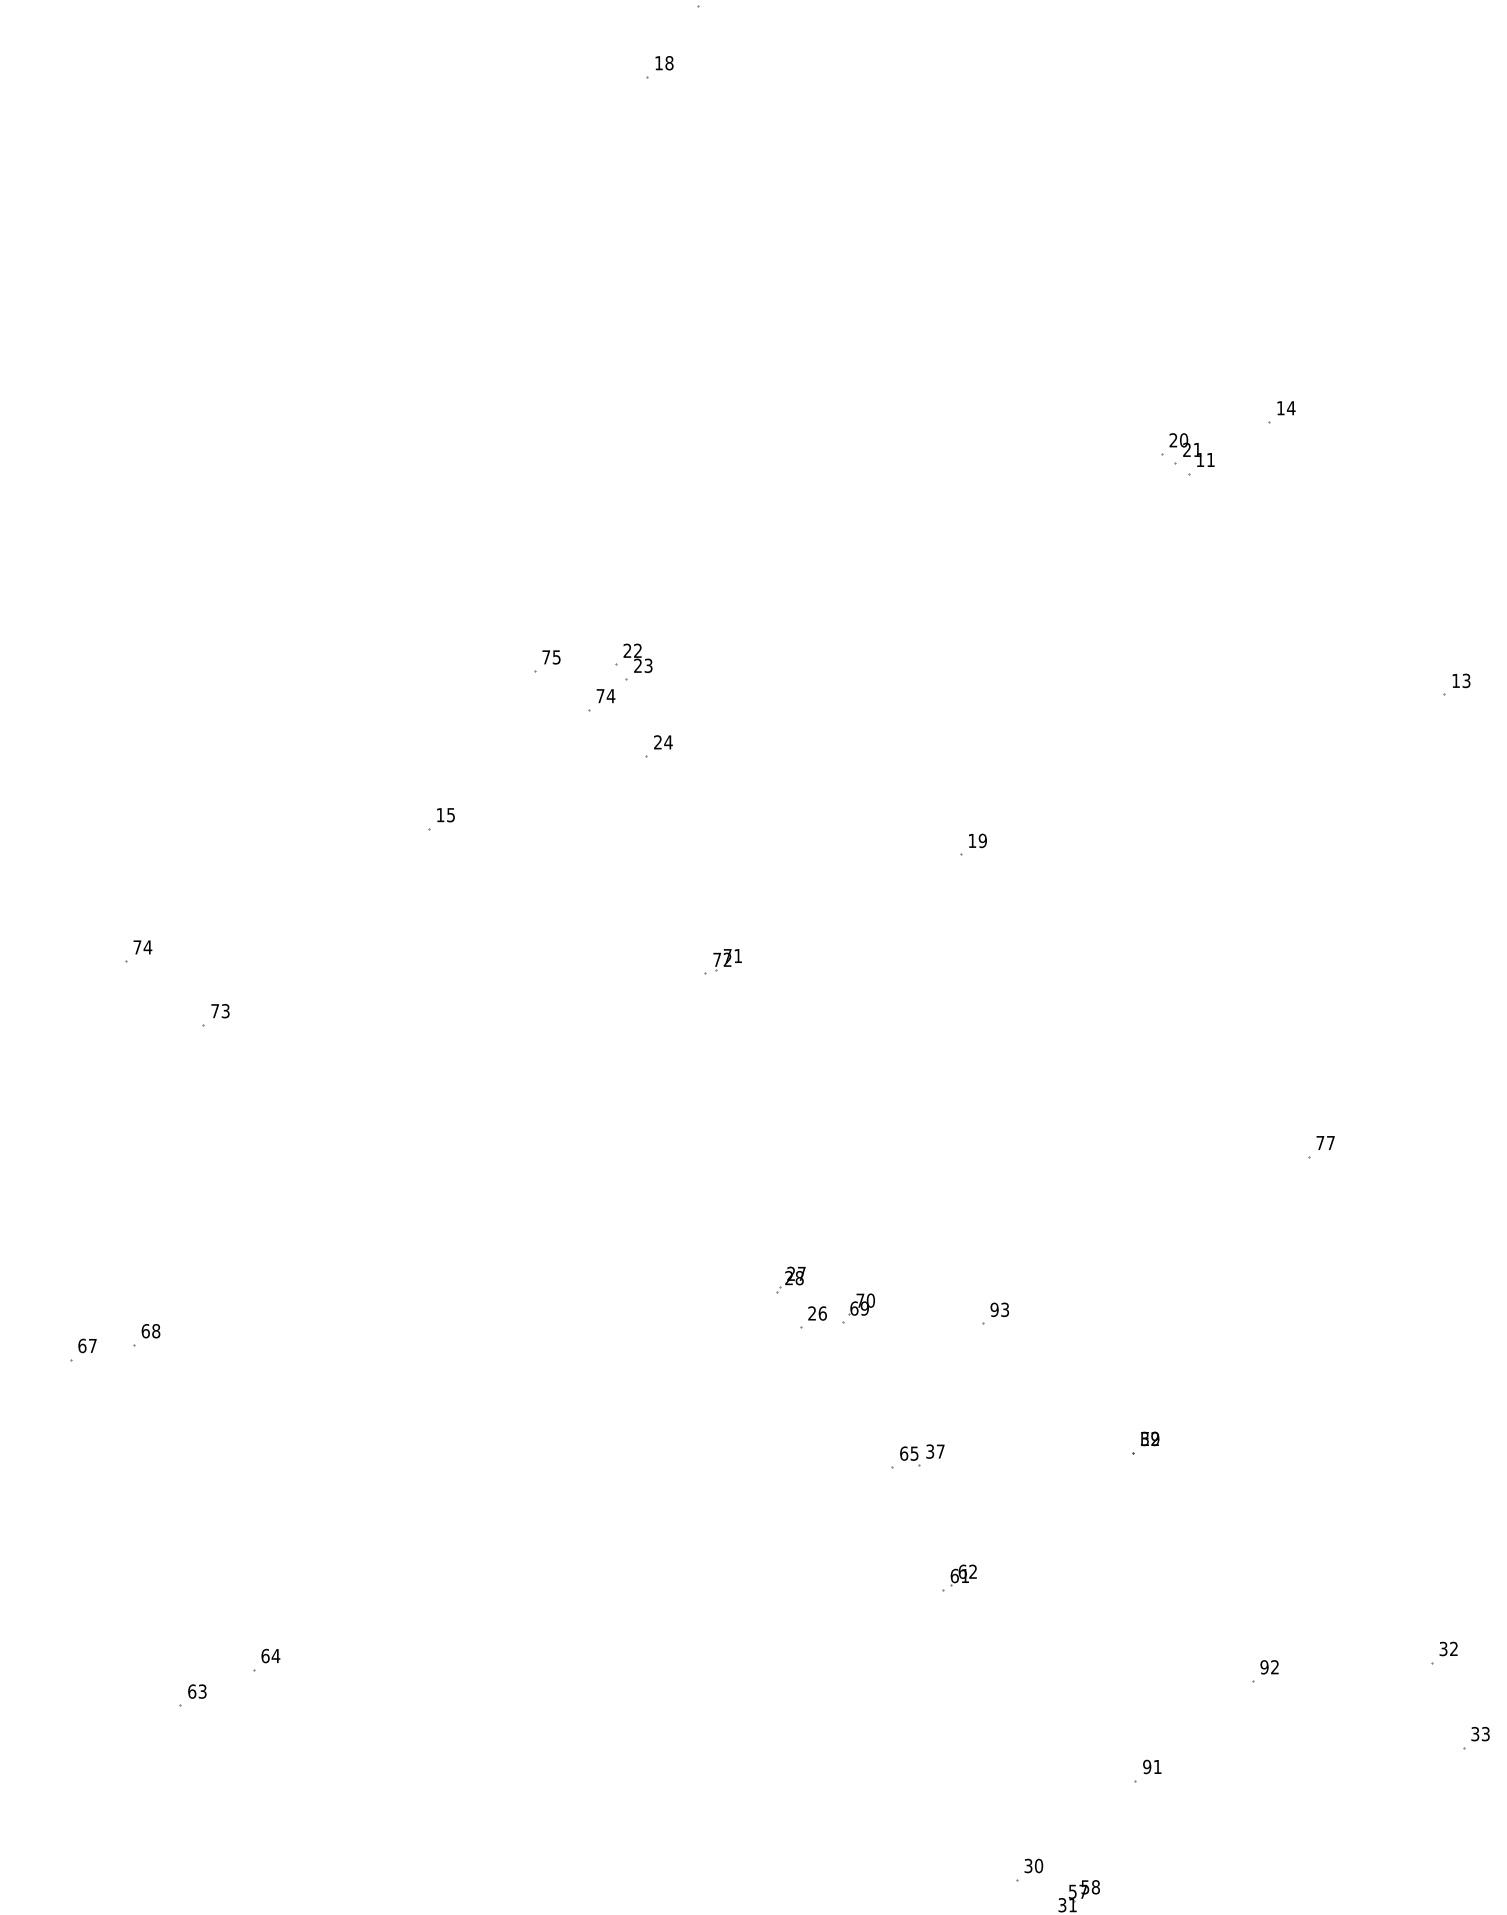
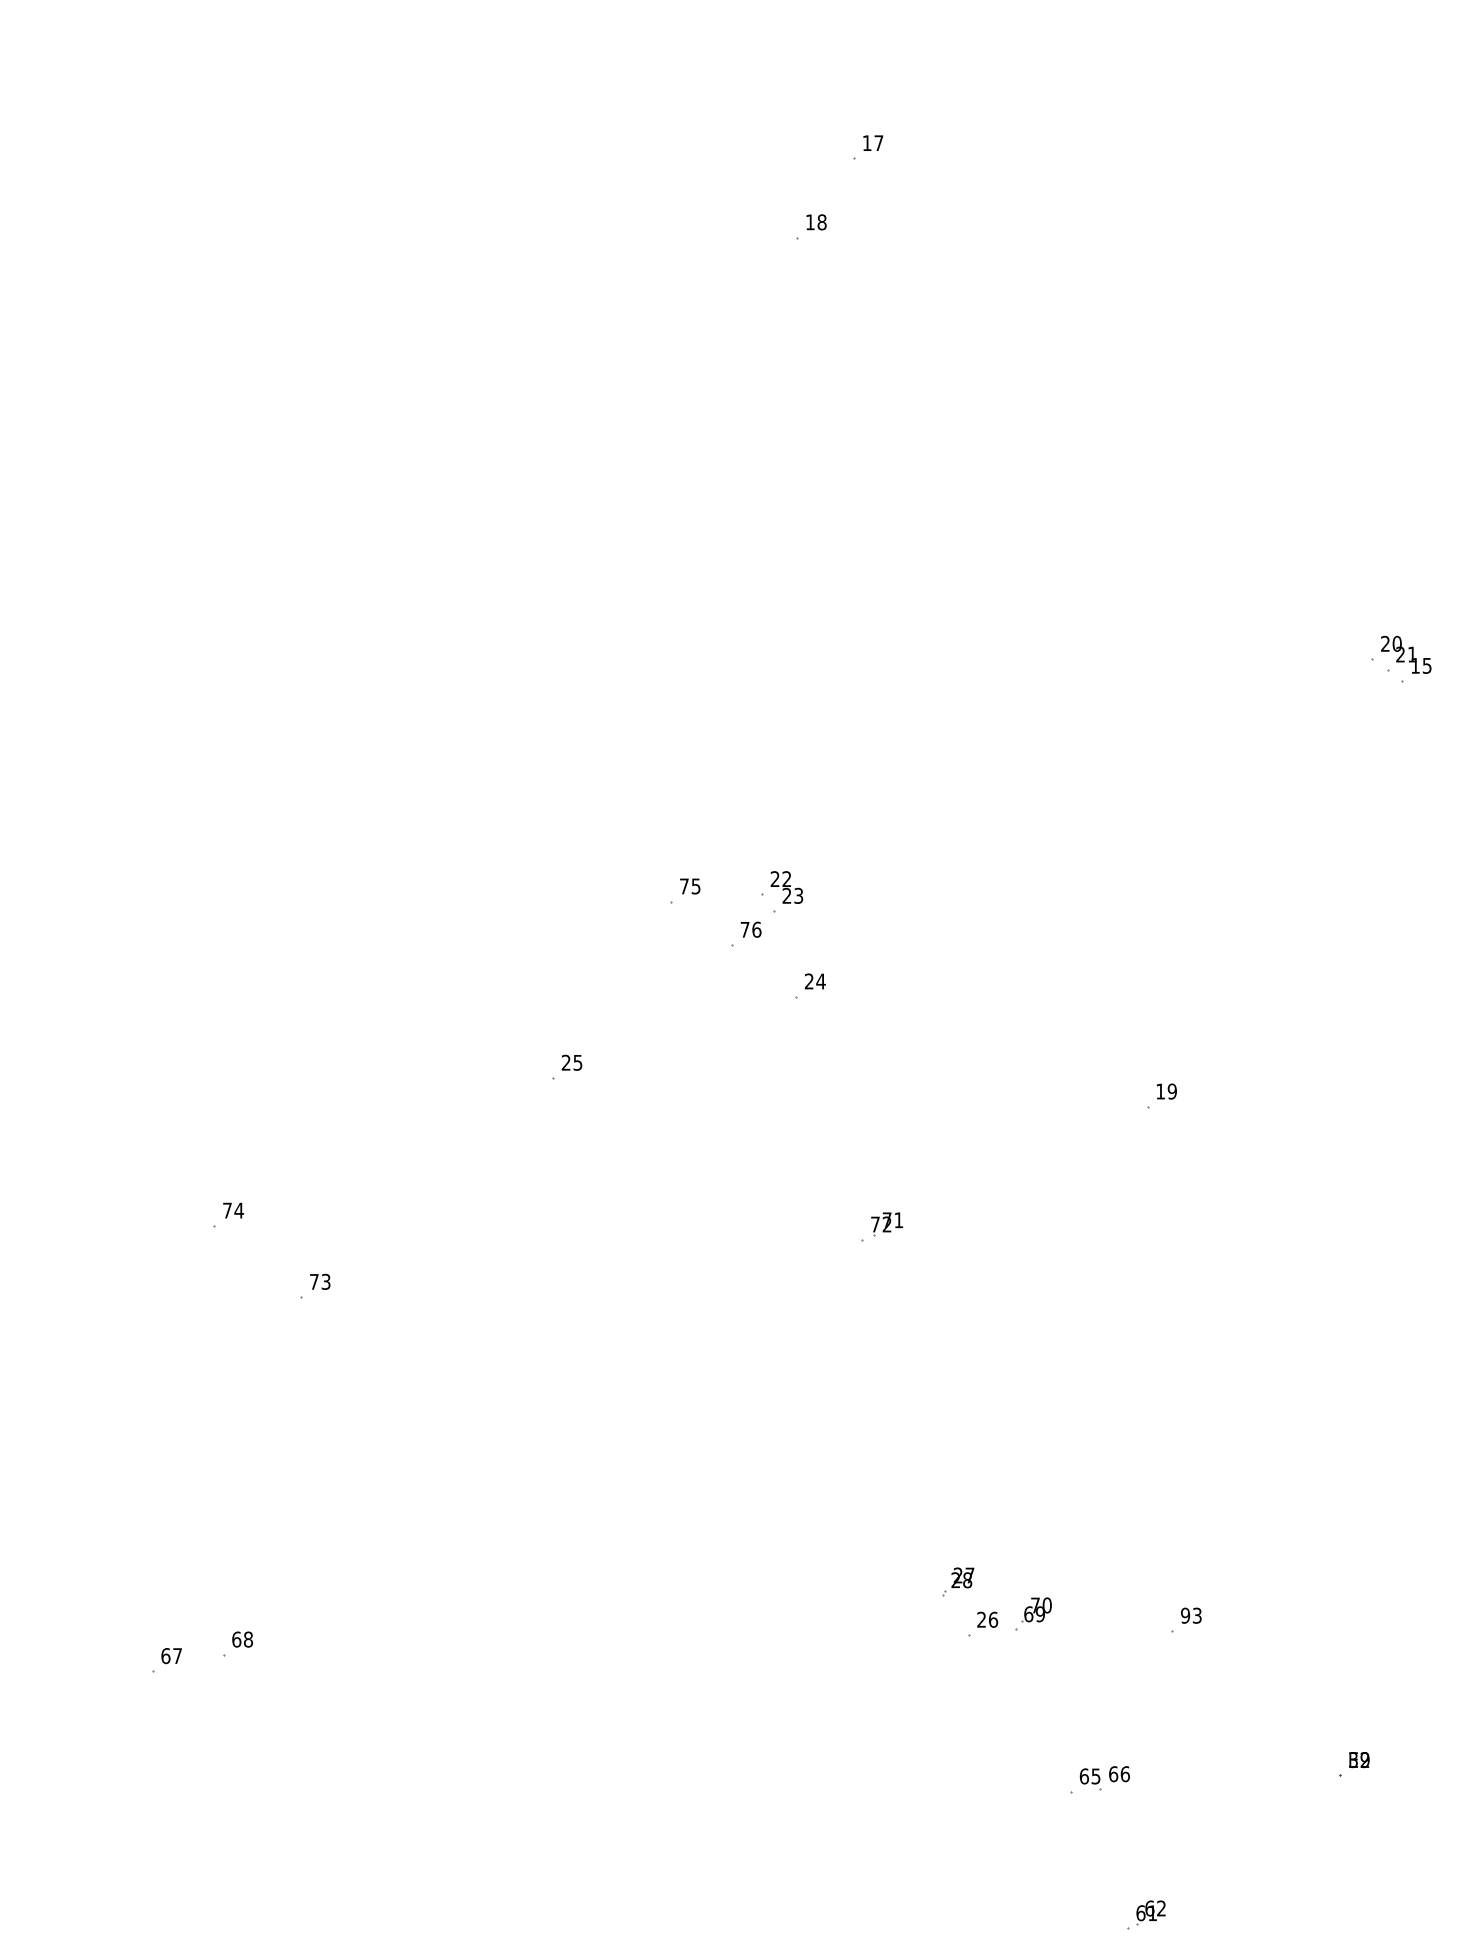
text: (1210, 460) -> (1426, 666), 11 -> 15
text: (610, 696) -> (756, 930), 74 -> 76
text: (440, 814) -> (566, 1062), 15 -> 25
text: (935, 1451) -> (1119, 1774), 37 -> 66

